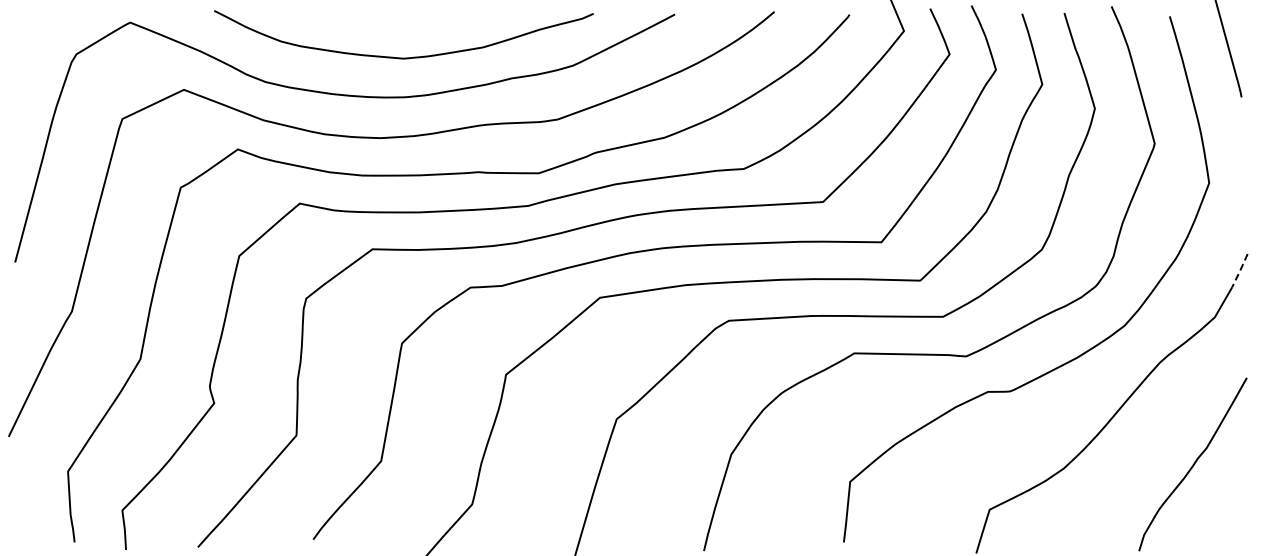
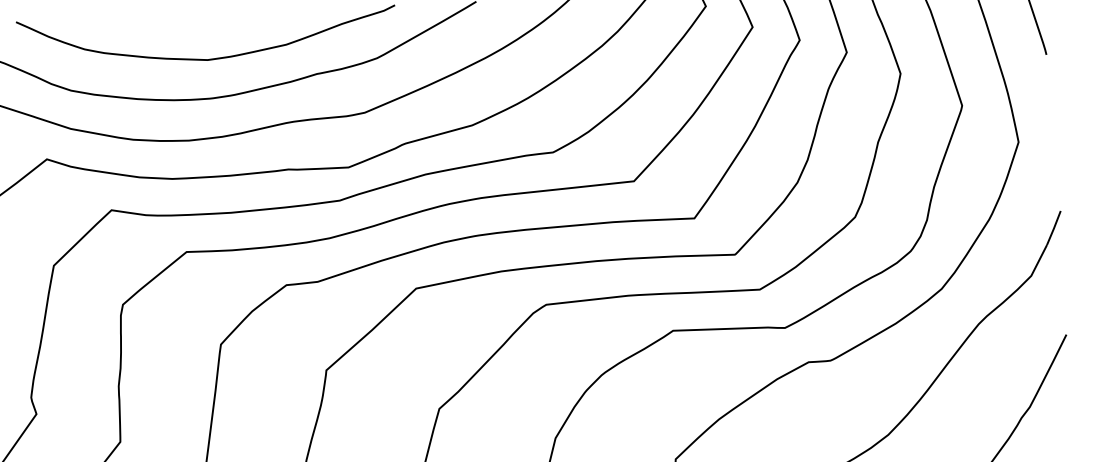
line: (1240, 270) -> (1054, 227), dashed -> solid

